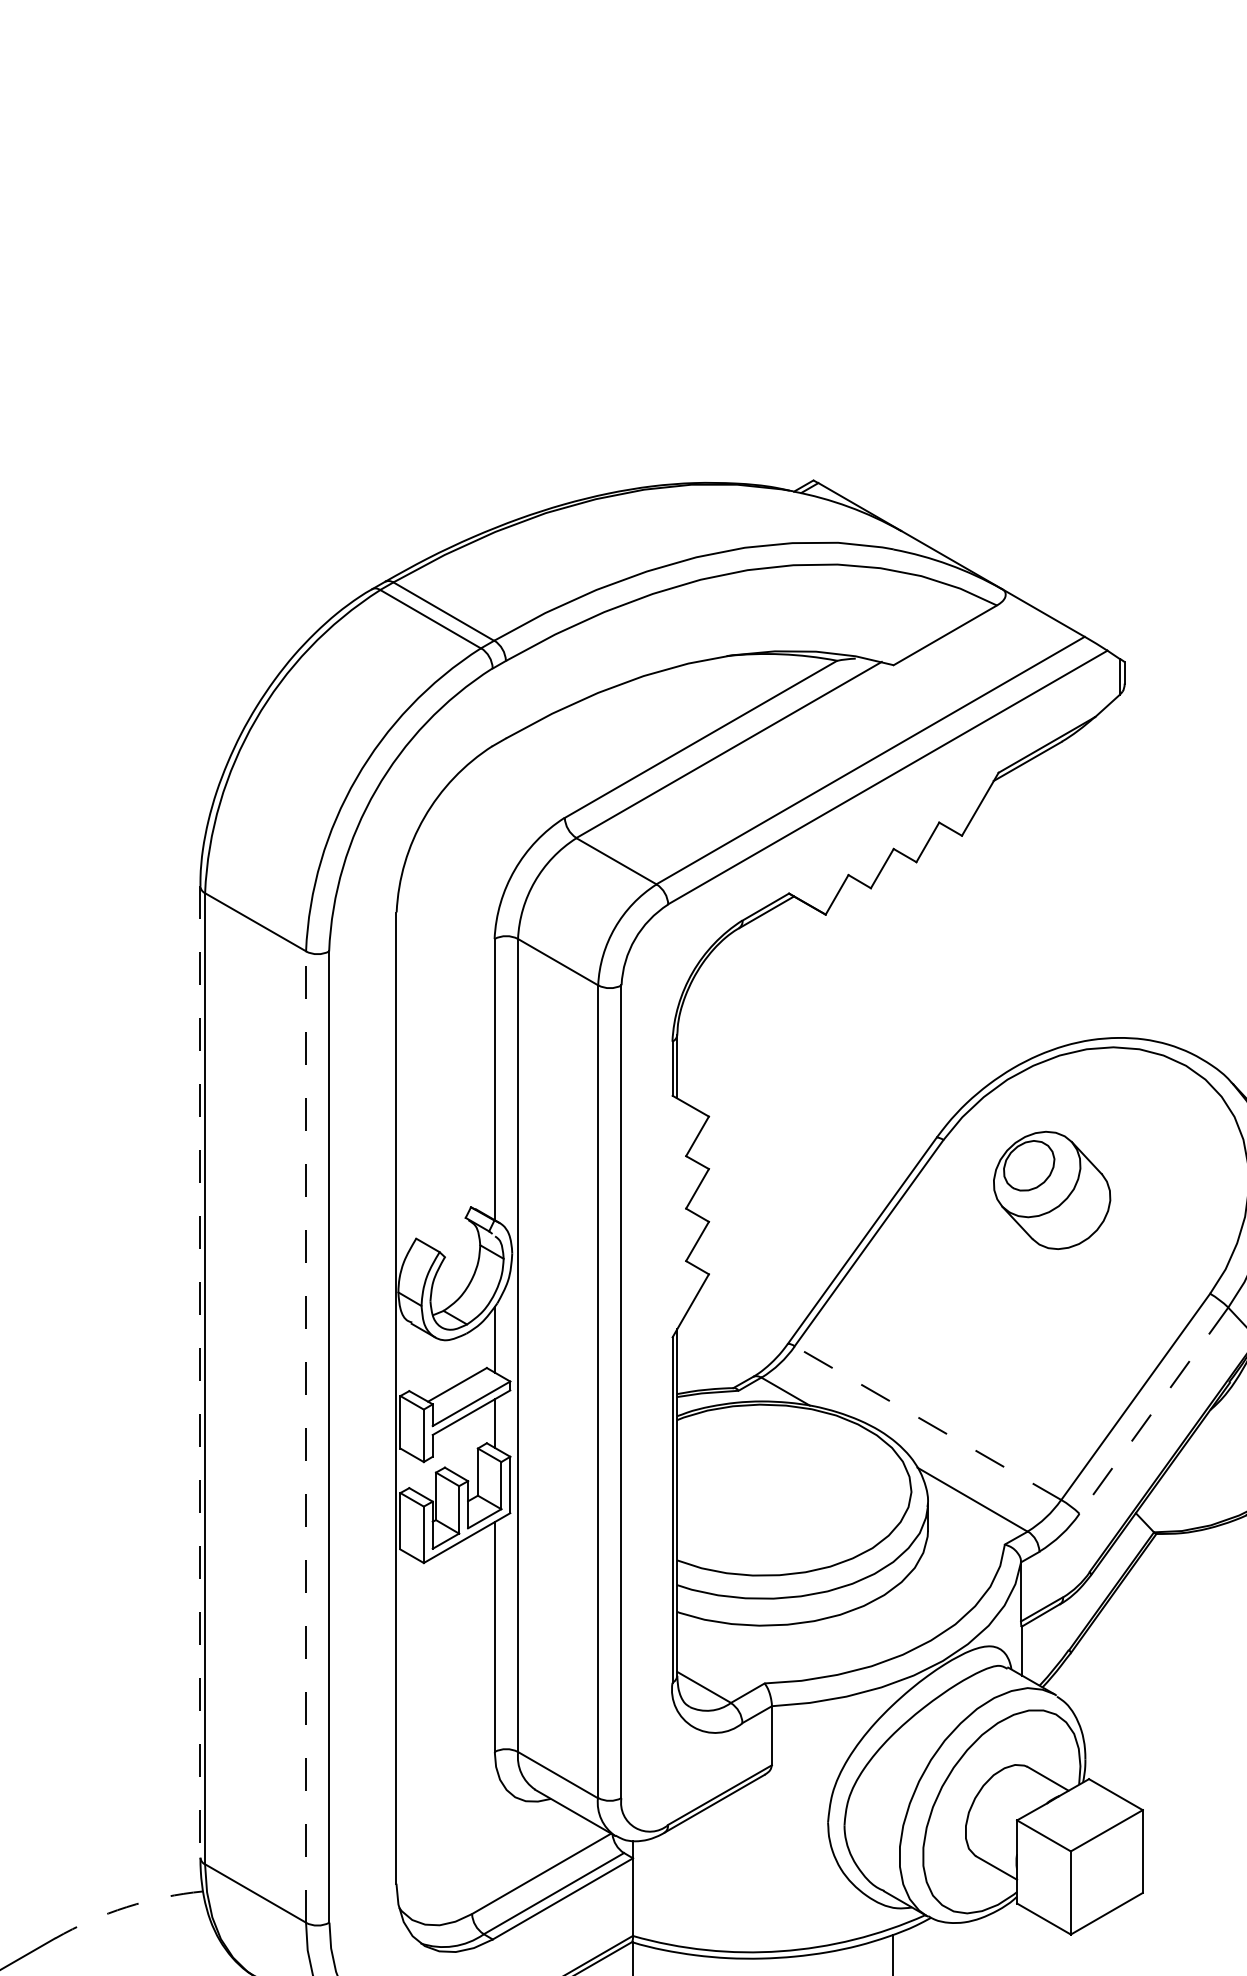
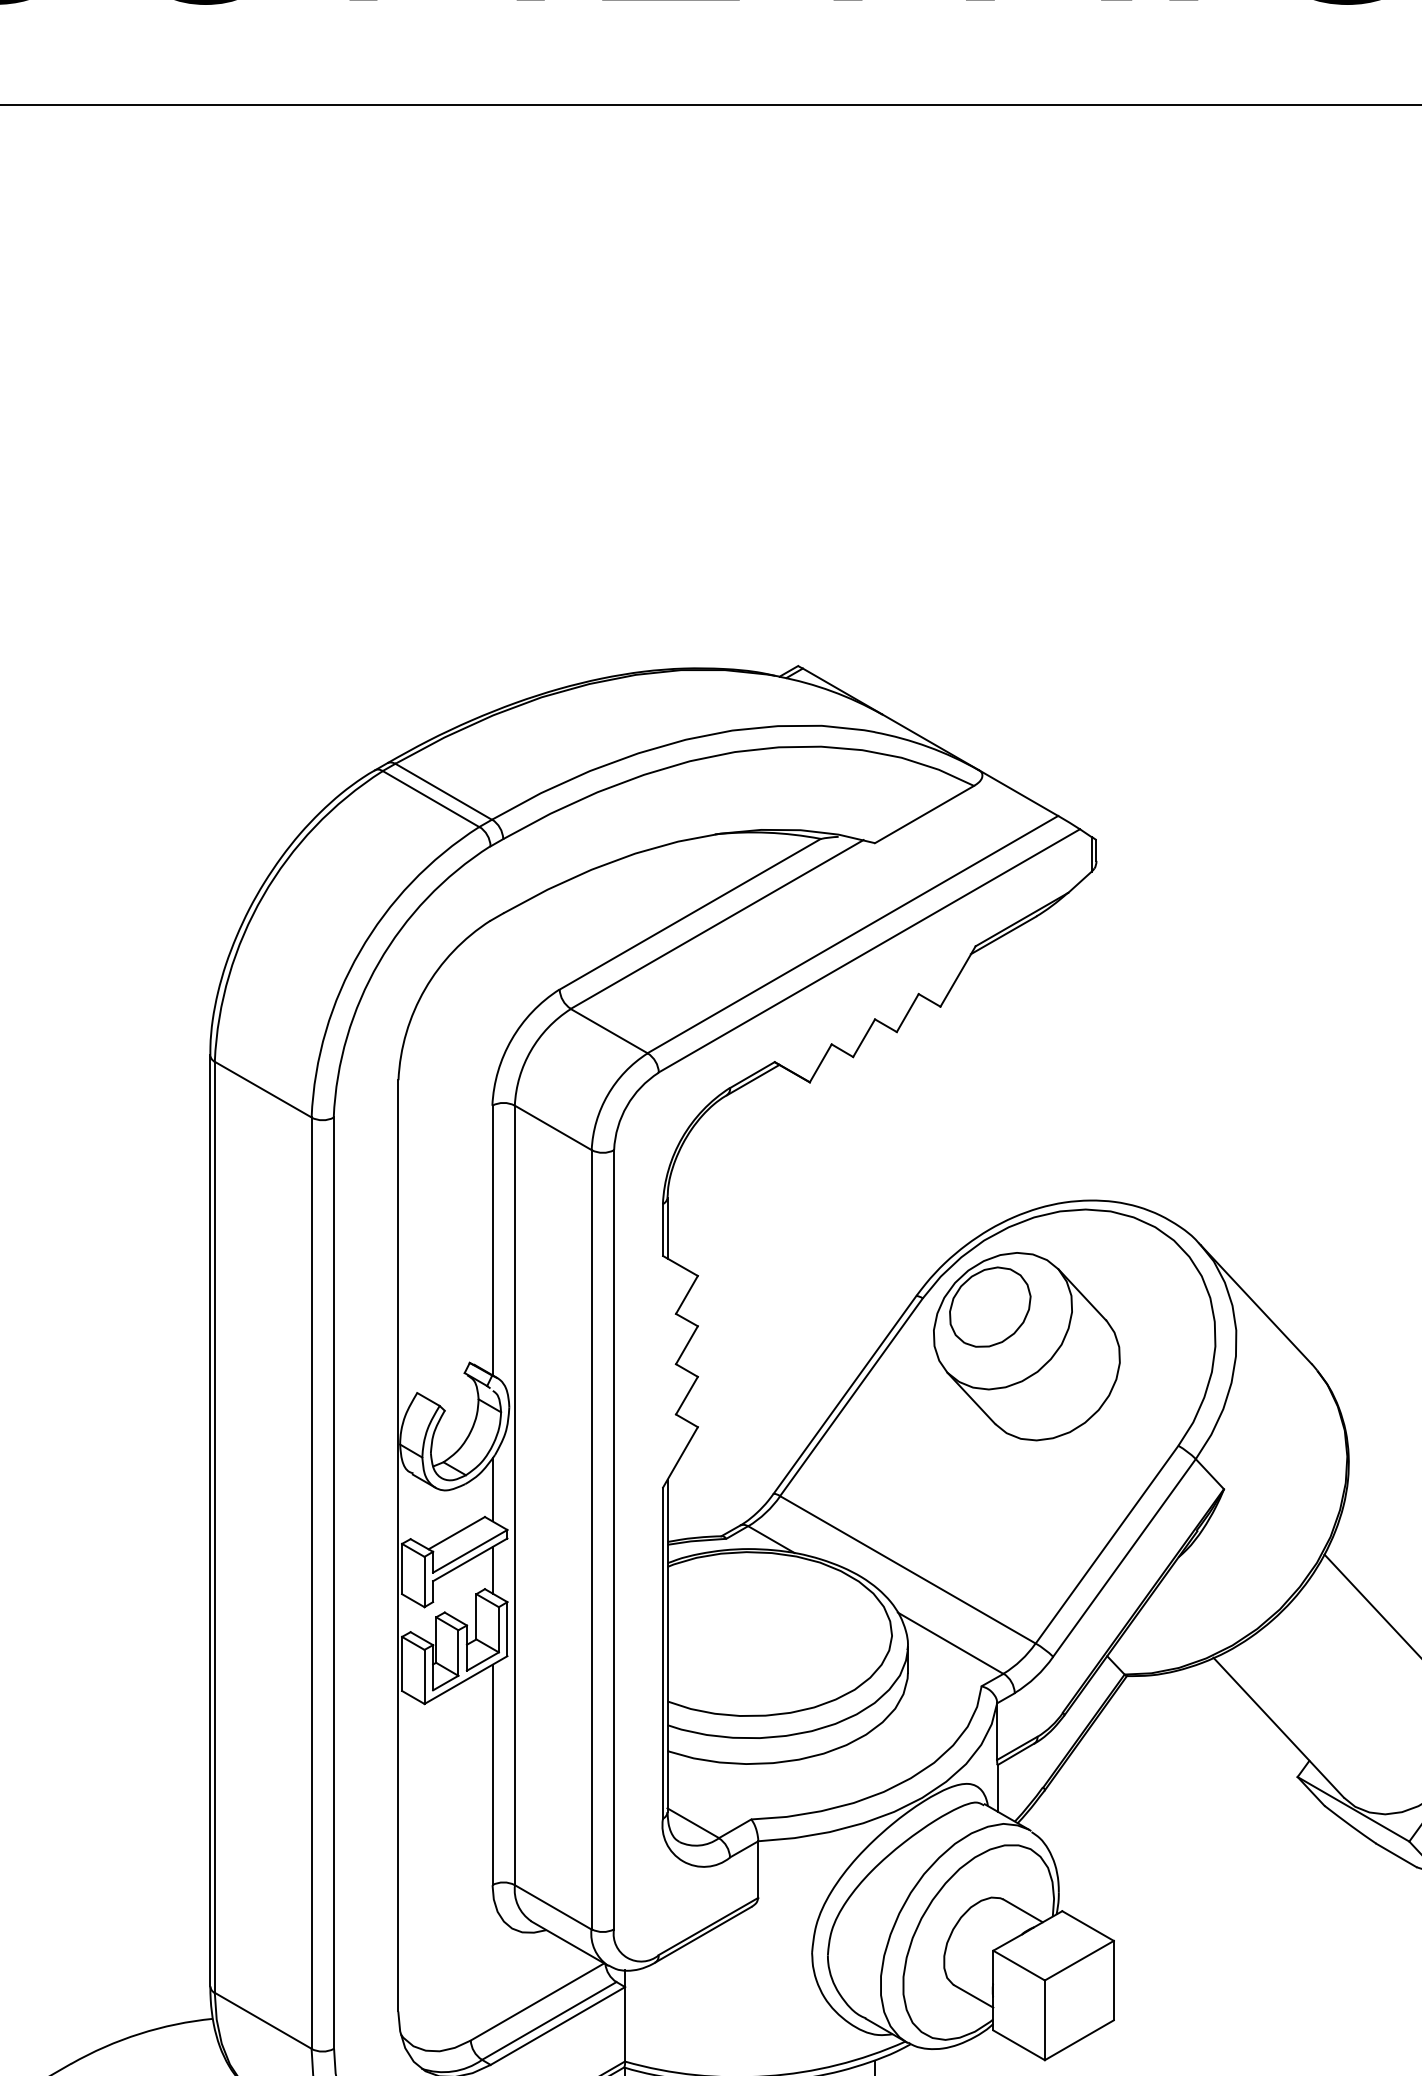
part: (1051, 1190) -> (1026, 1346), size x1.67
line: (200, 1371) -> (210, 1520), dashed -> solid
line: (1153, 1410) -> (1124, 1557), dashed -> solid
line: (927, 1422) -> (907, 1569), dashed -> solid
line: (305, 1437) -> (311, 1583), dashed -> solid
arc: (126, 1906) -> (139, 2033), dashed -> solid

